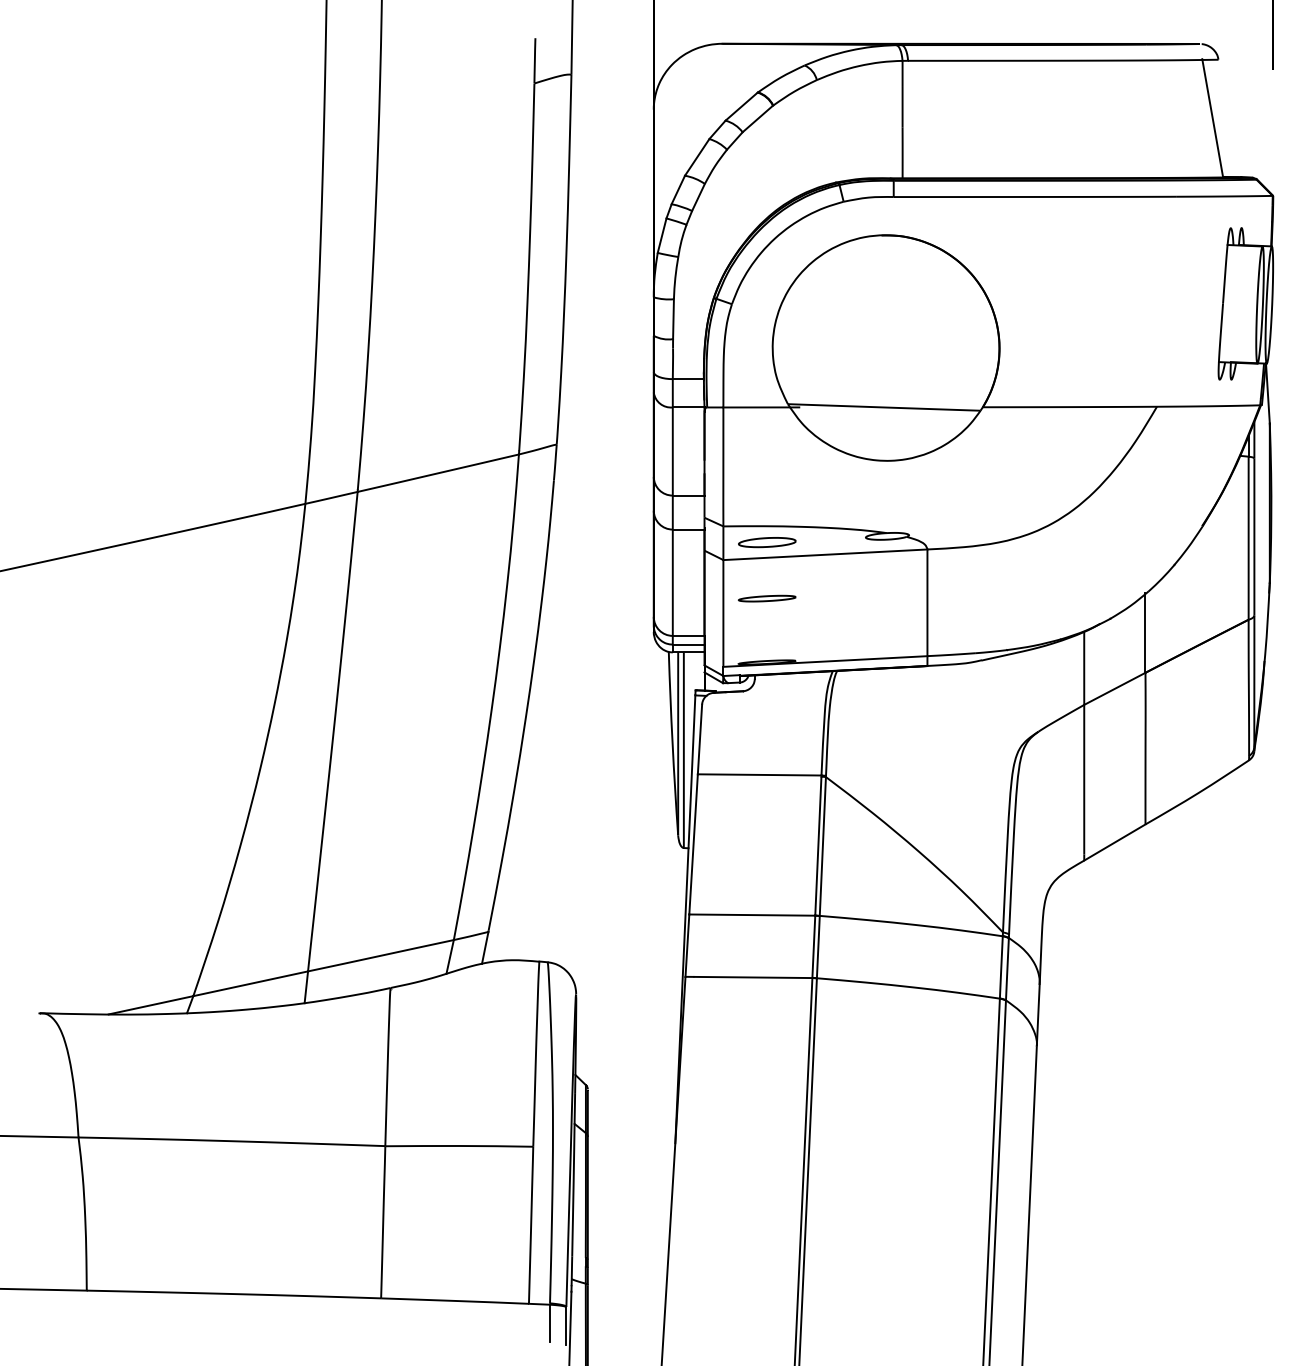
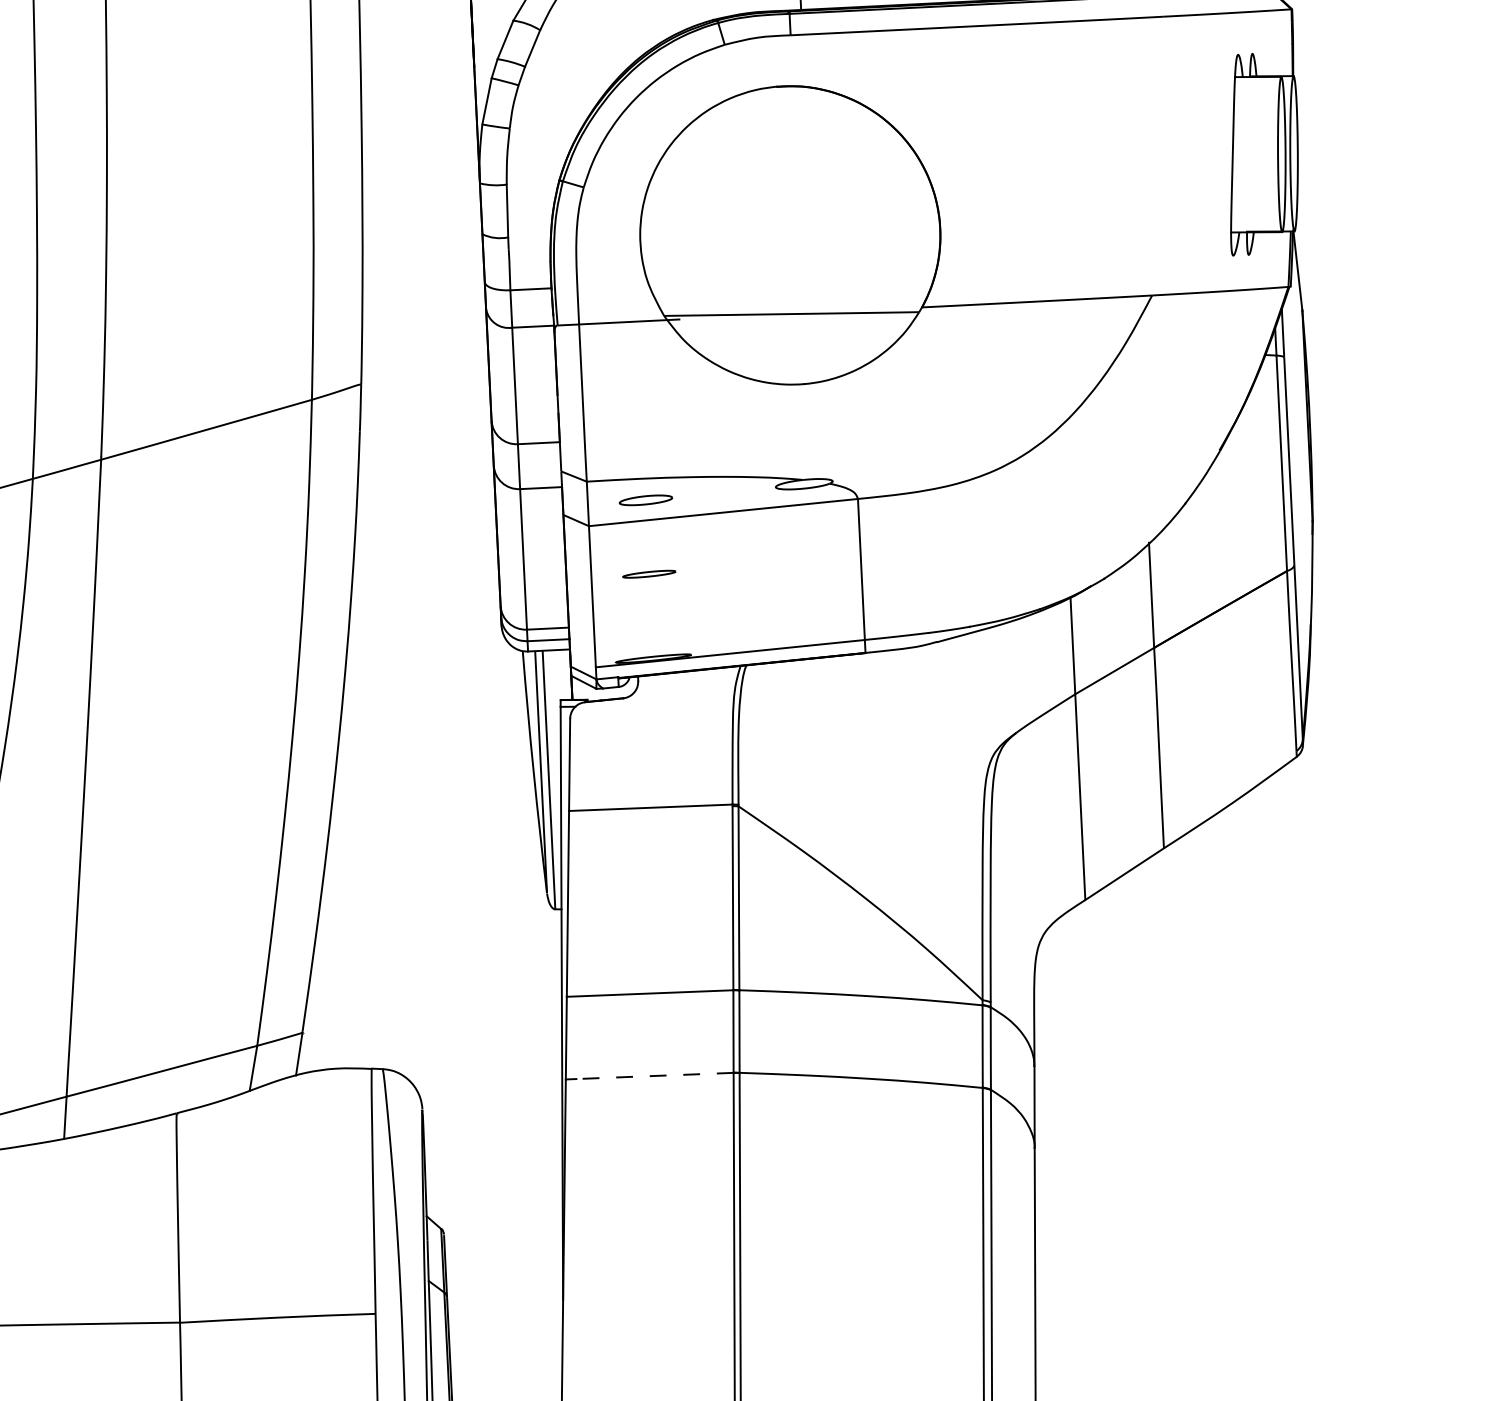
part: (767, 542) -> (646, 500), size x0.7
part: (766, 598) -> (648, 574), size x0.7
line: (752, 977) -> (654, 1076), solid -> dashed

